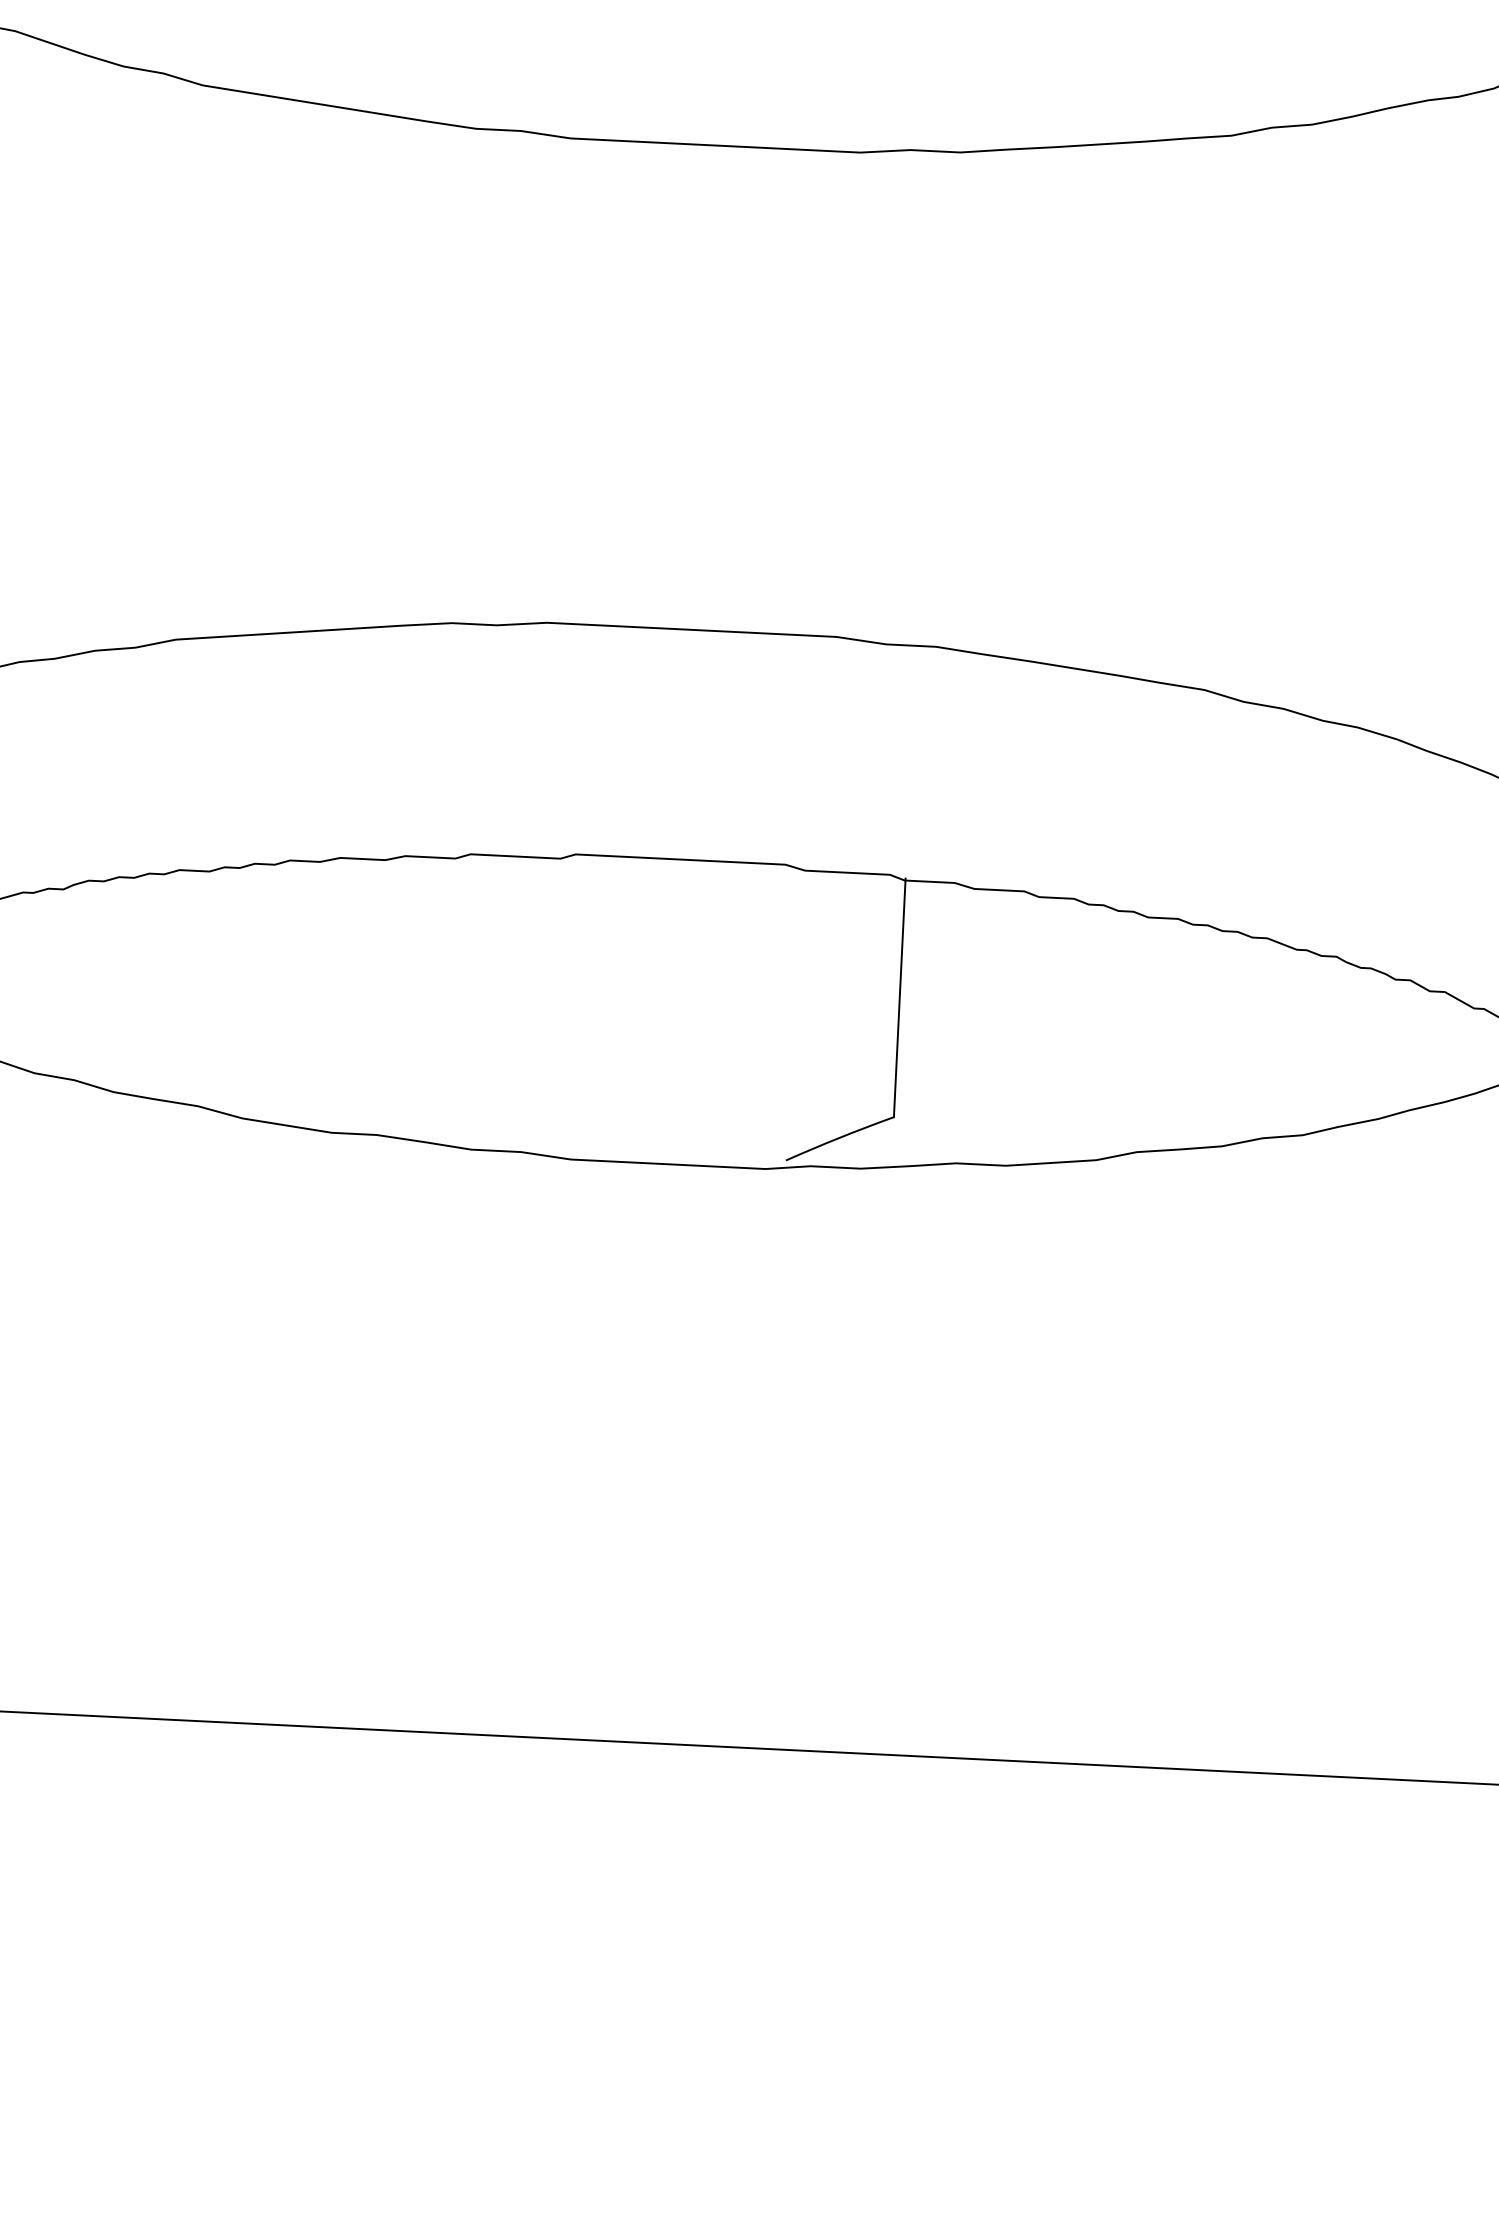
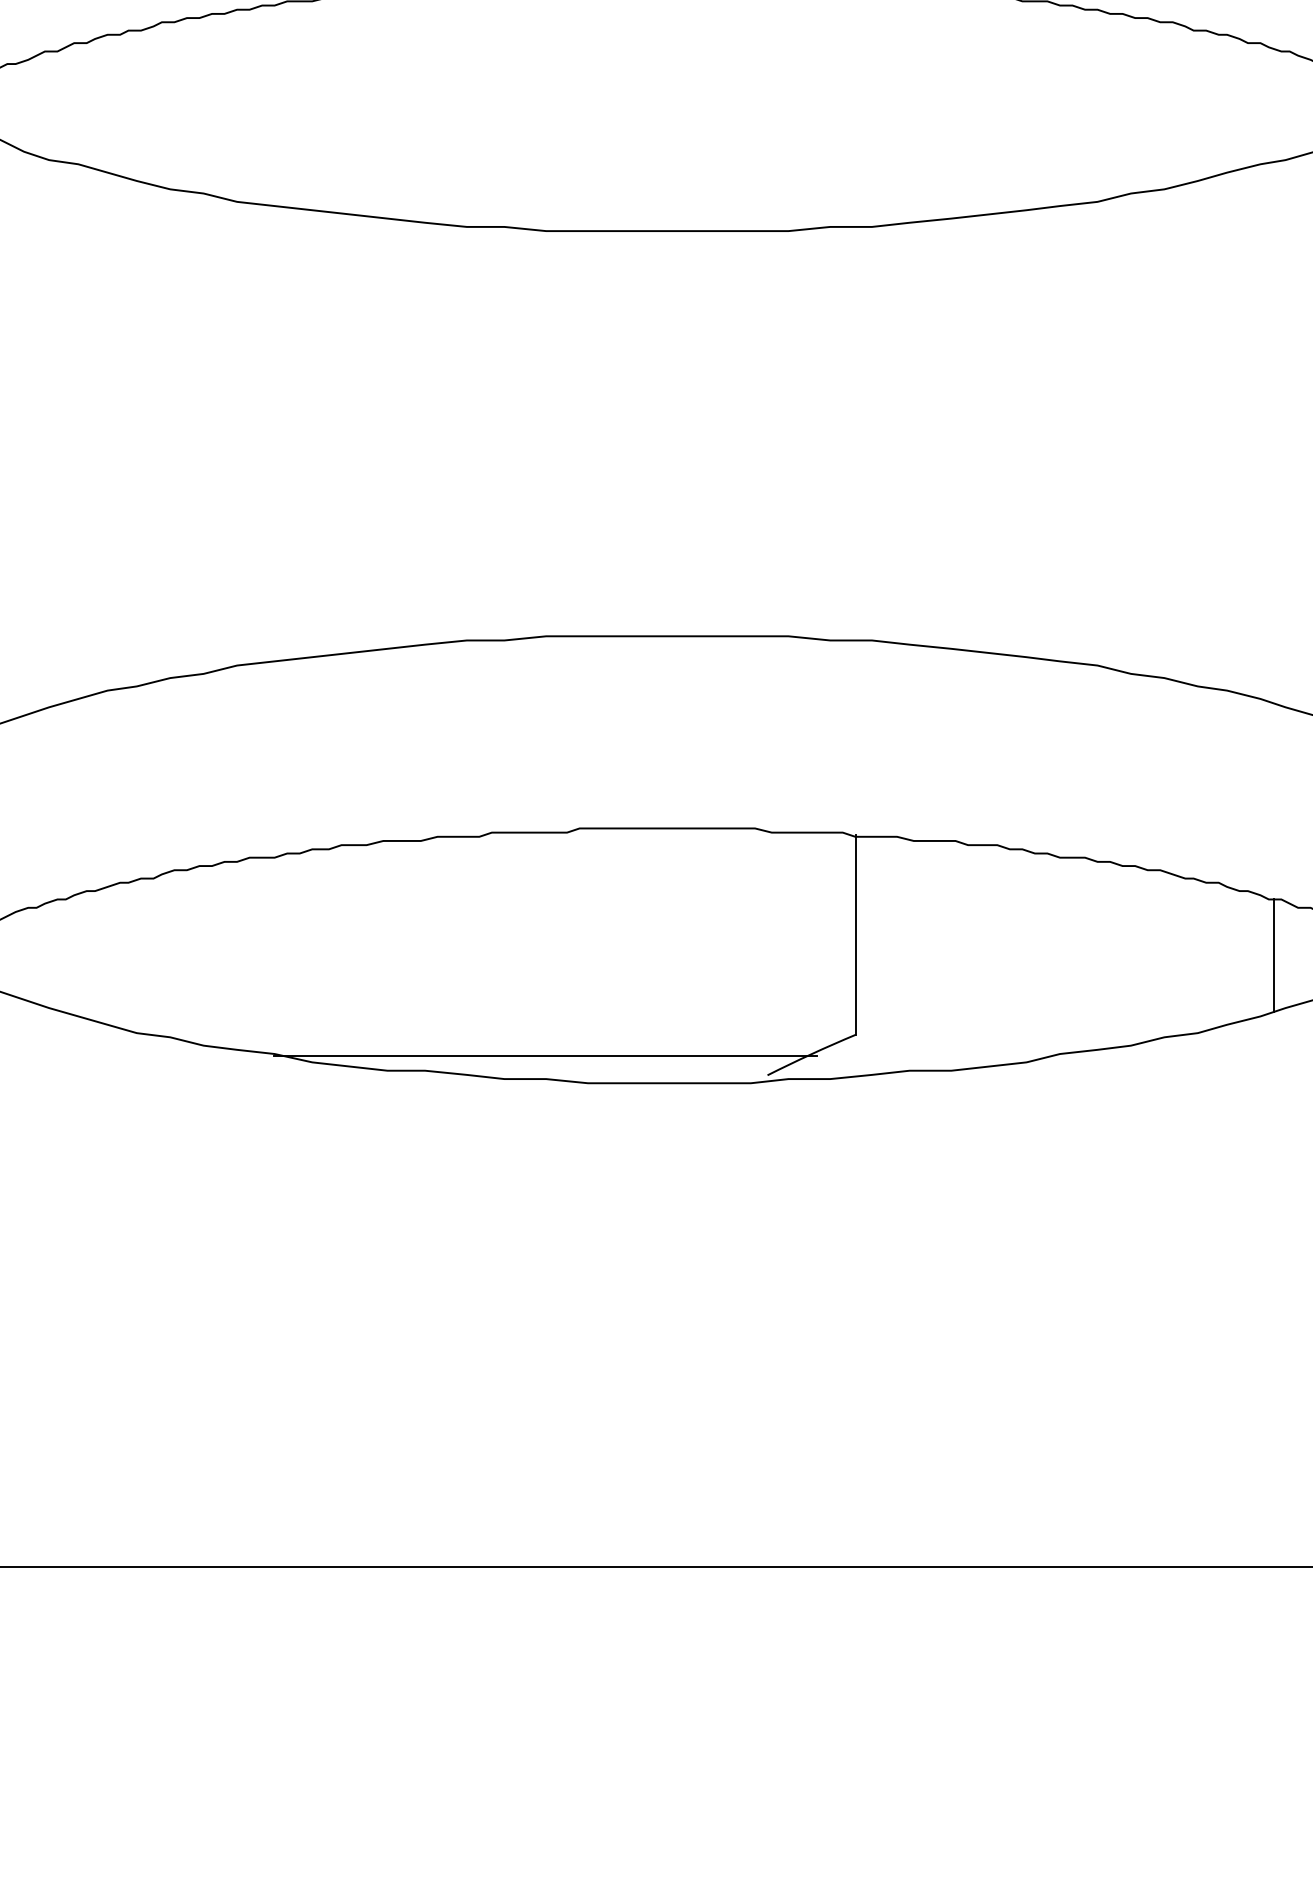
line: (1397, 1046) -> (1273, 955), added
line: (520, 1123) -> (544, 1055), added

